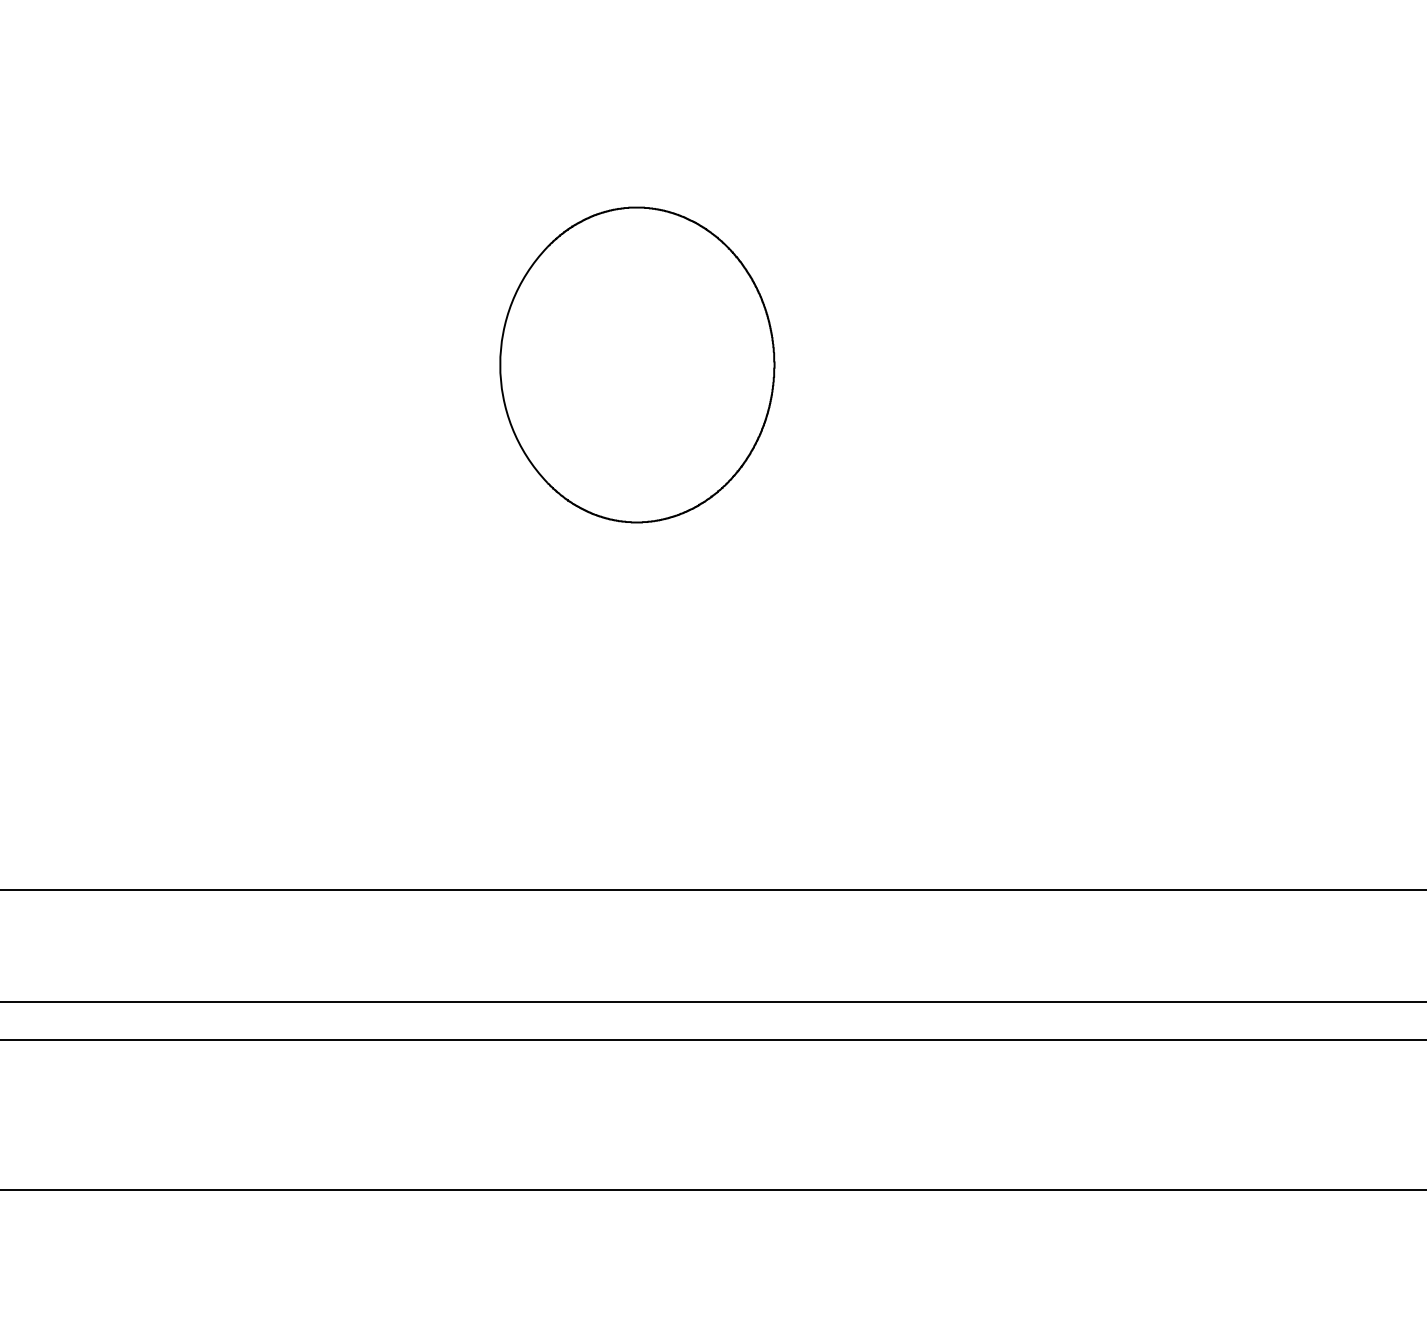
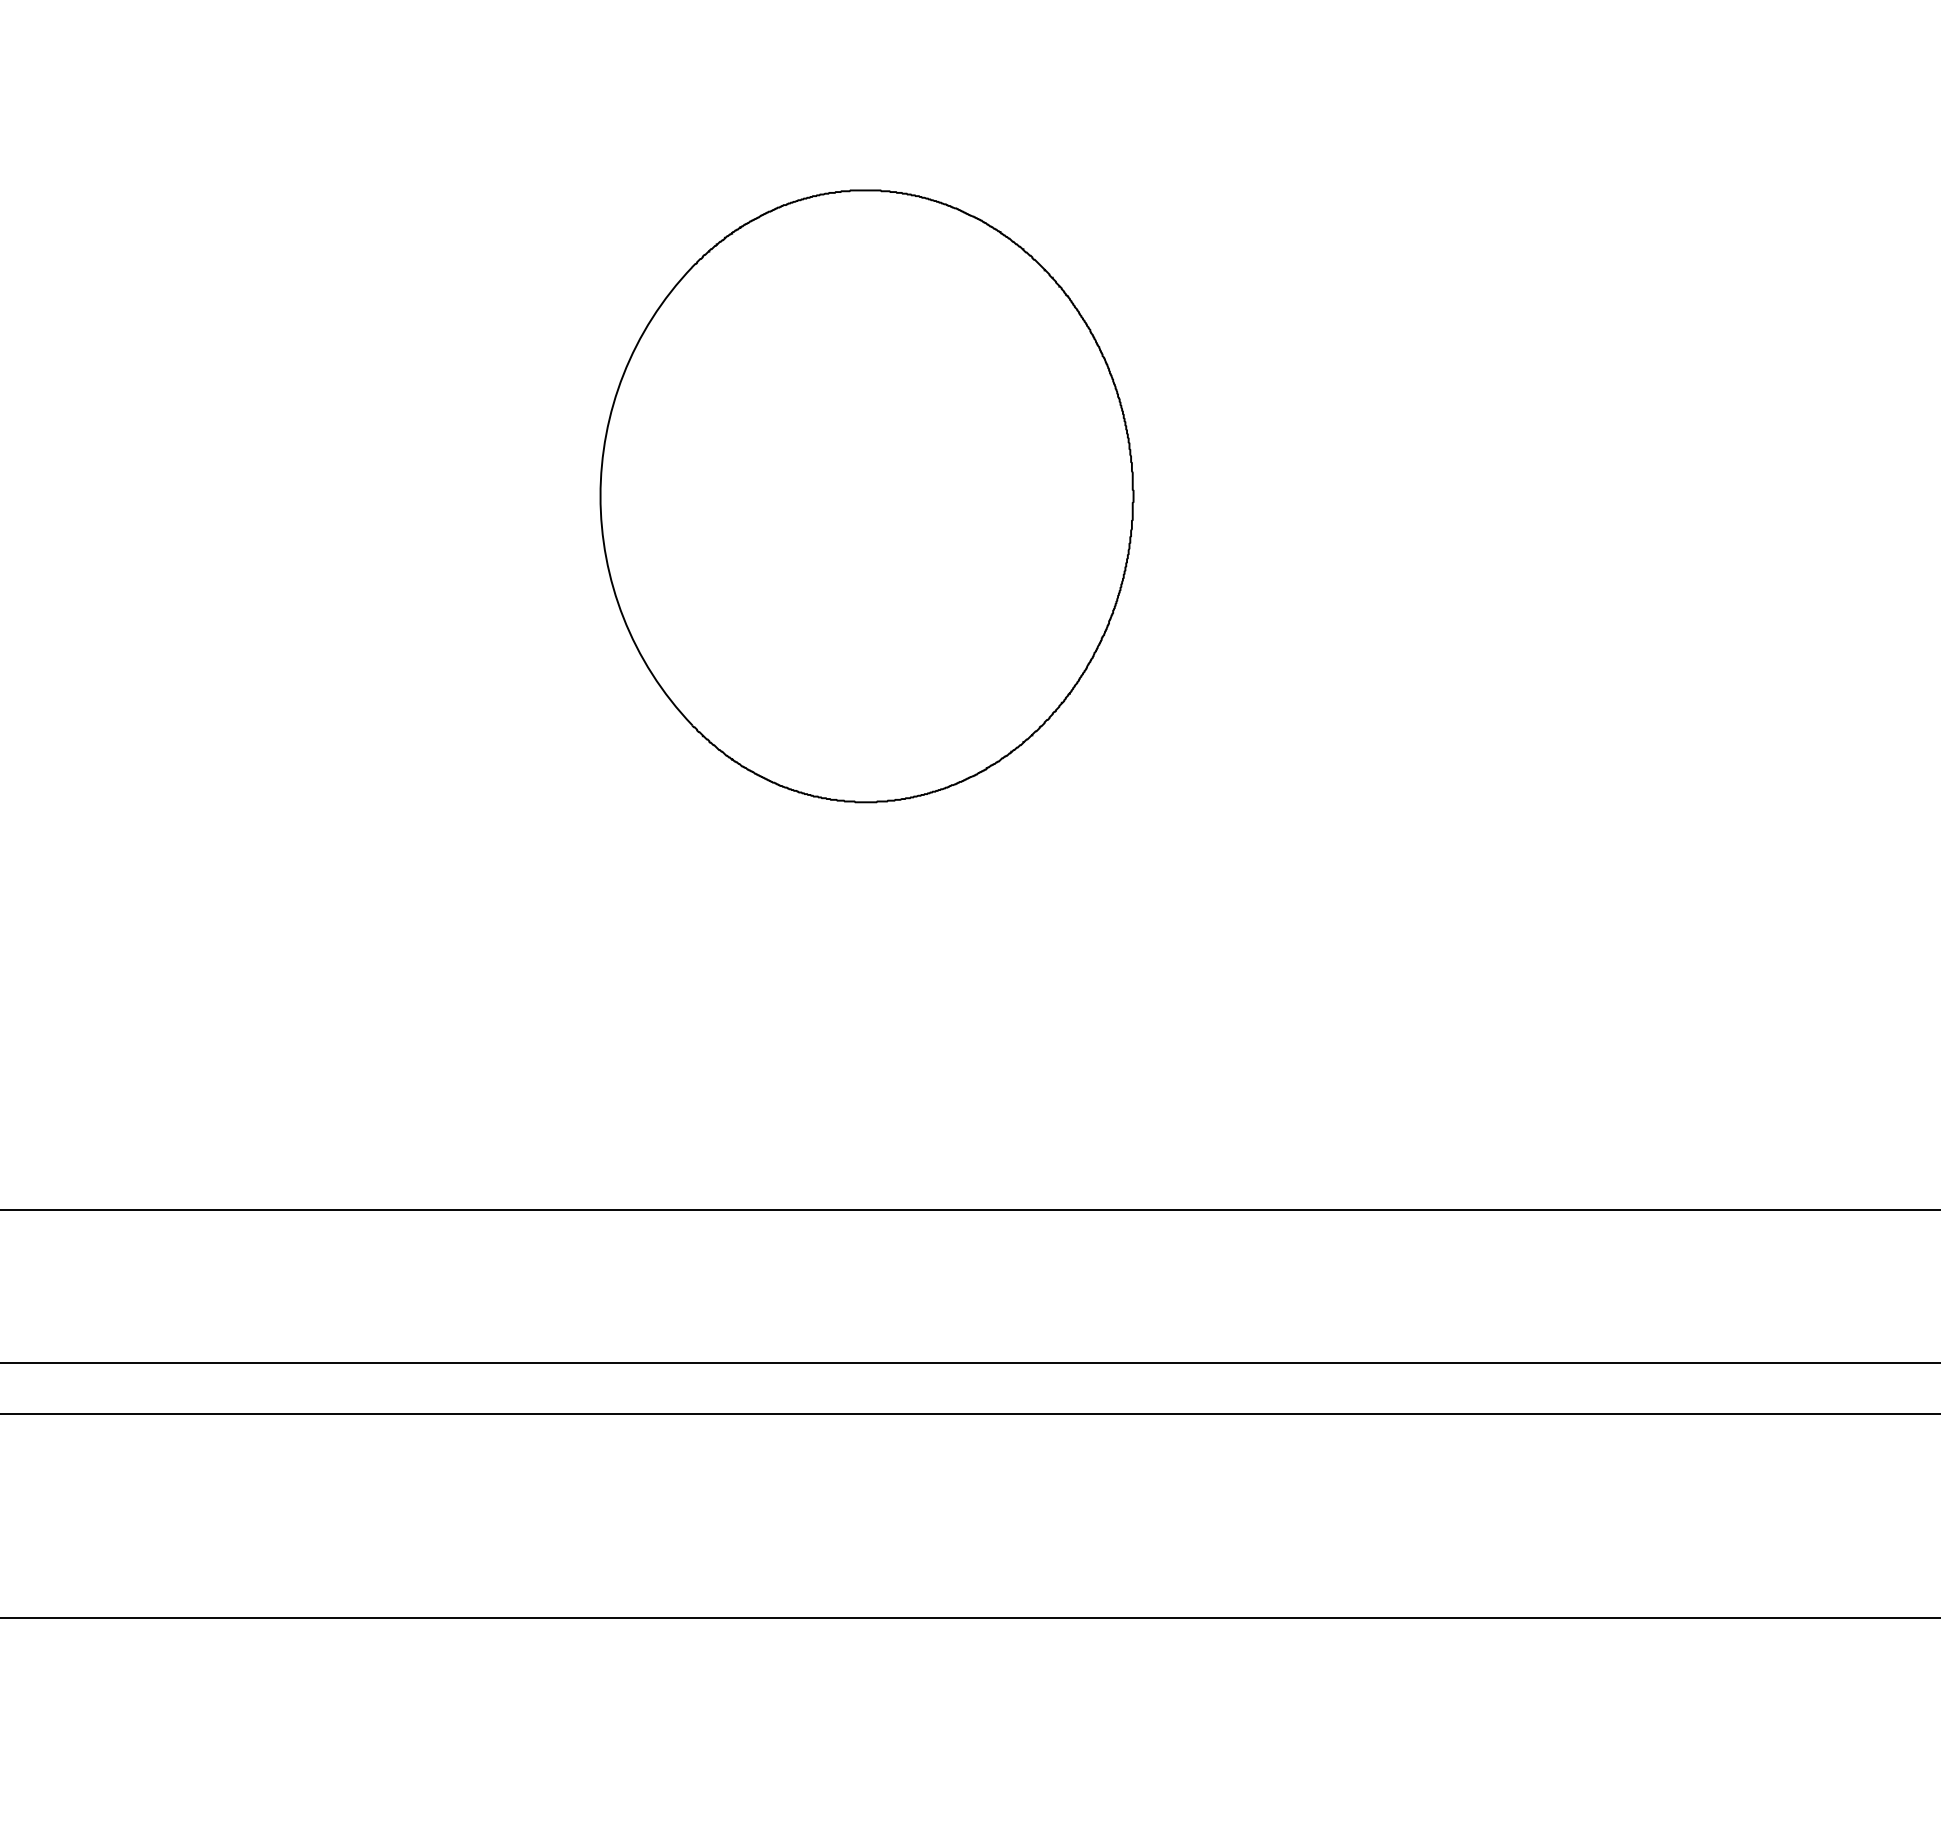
part: (637, 365) -> (866, 496), size x1.43

